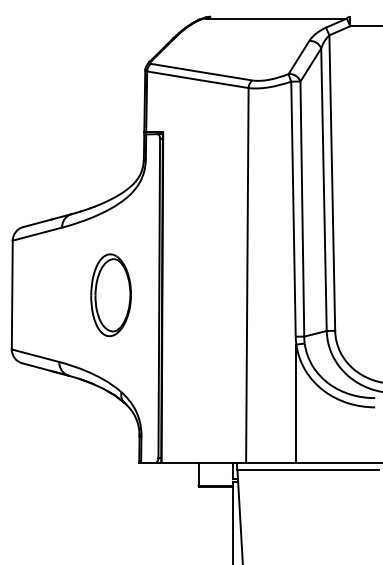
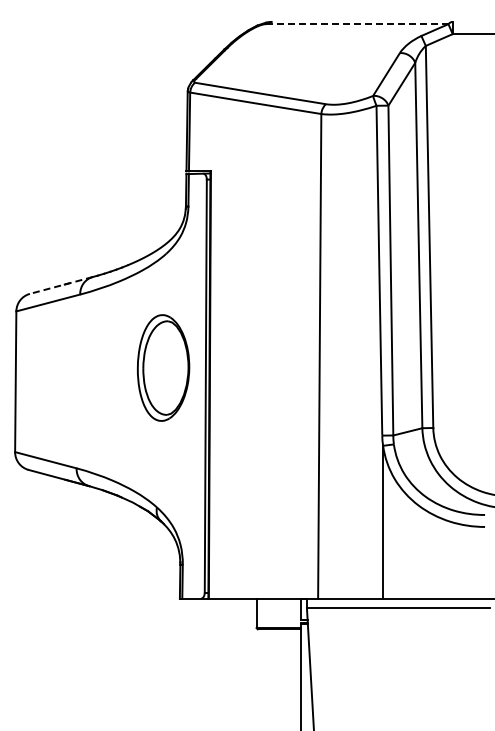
line: (276, 18) -> (357, 24), solid -> dashed
line: (47, 220) -> (61, 285), solid -> dashed
part: (111, 294) -> (163, 367), moved

